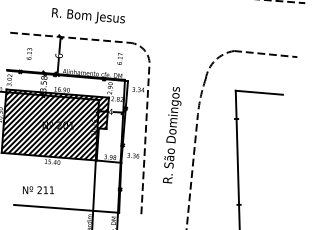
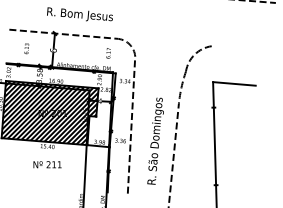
line: (265, 54) -> (239, 49), removed
text: (172, 135) -> (155, 141), moved
text: (38, 190) -> (47, 164), moved
line: (66, 208) -> (60, 188), removed

